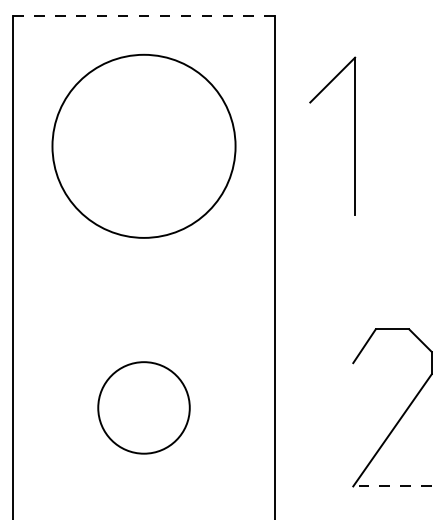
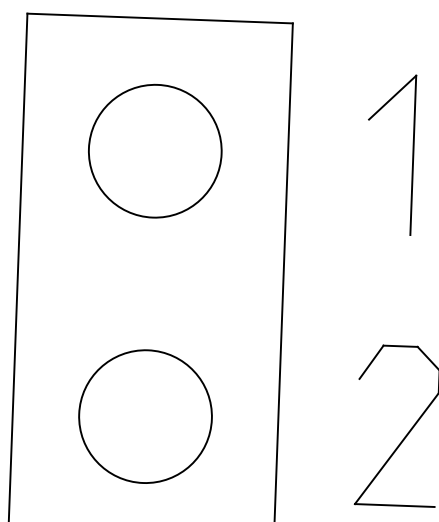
line: (144, 15) -> (160, 18), dashed -> solid
part: (354, 135) -> (412, 154), moved
circle: (143, 145) -> (154, 150), size x0.71
circle: (143, 407) -> (145, 416), size x1.43
line: (392, 486) -> (394, 505), dashed -> solid

